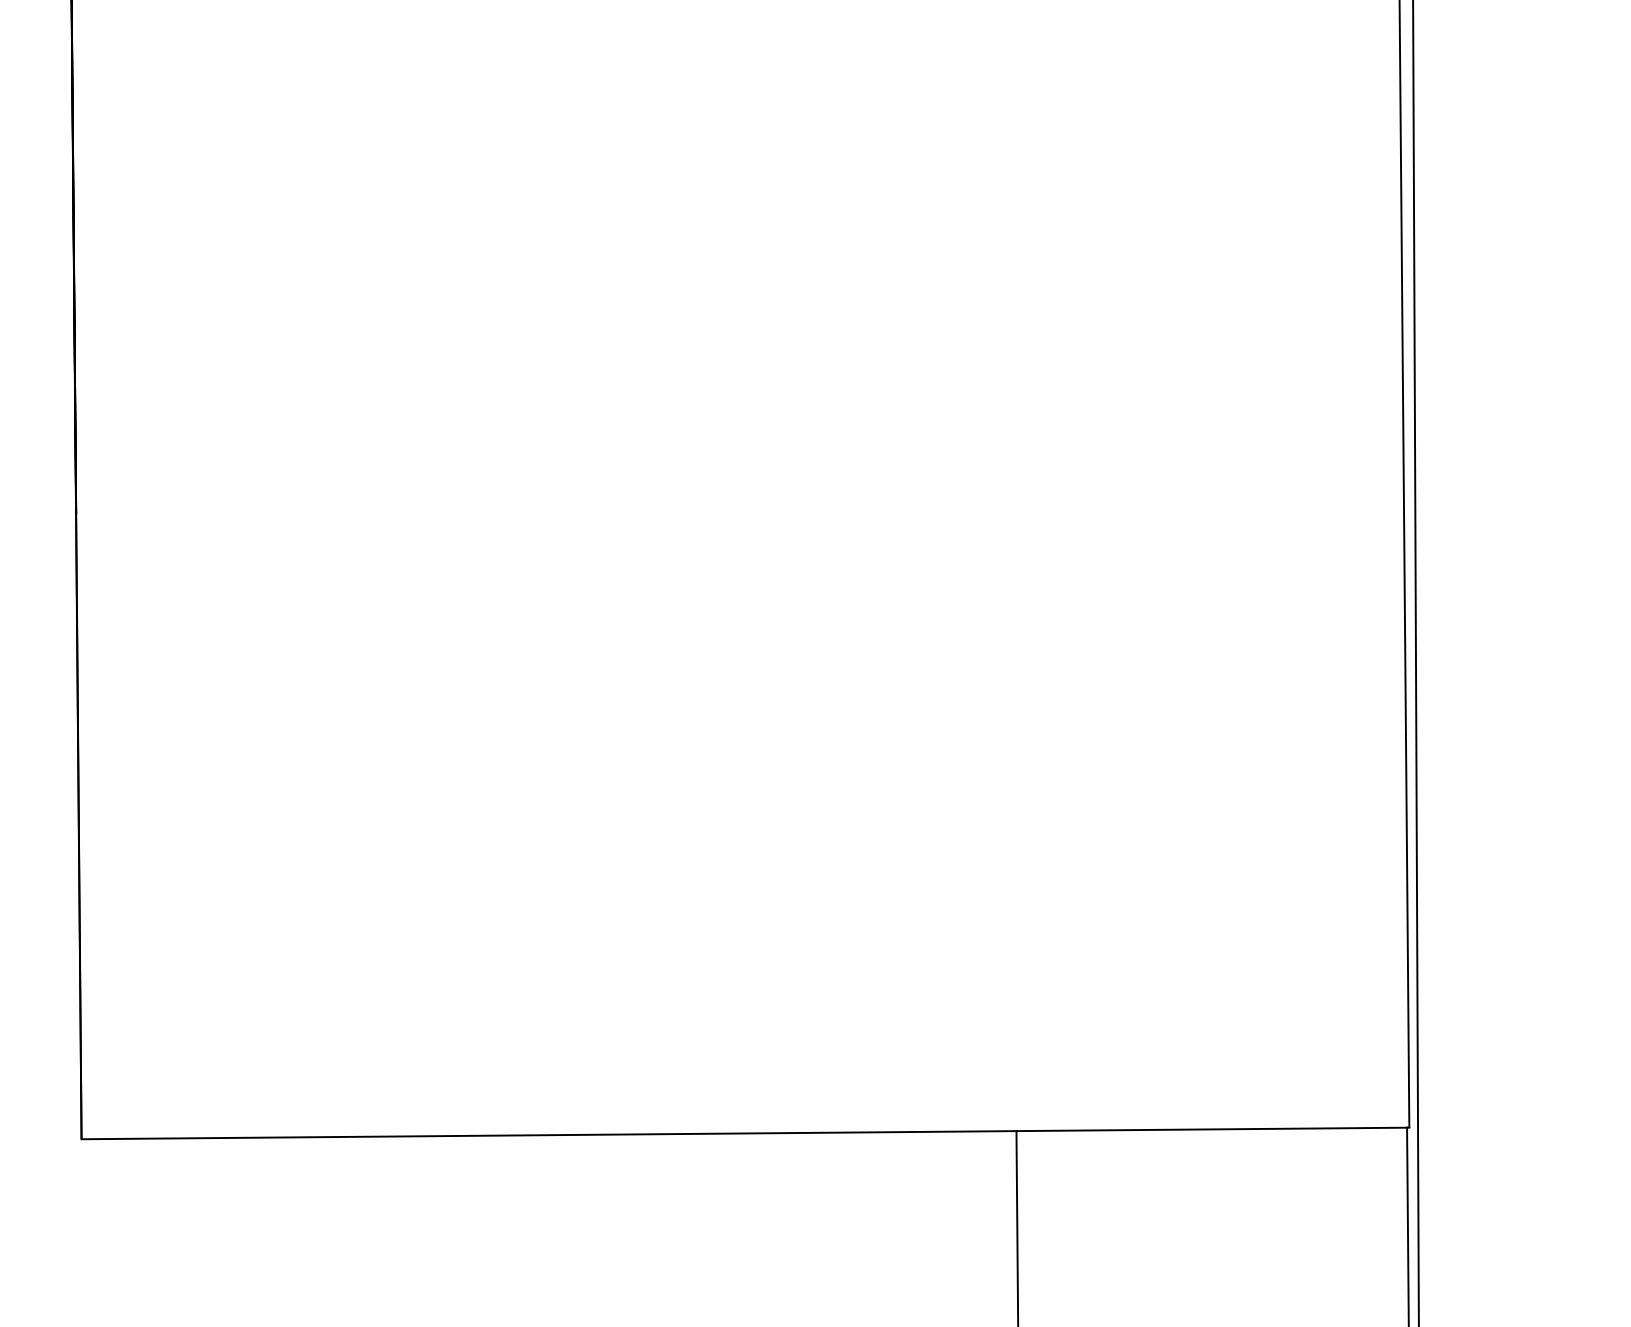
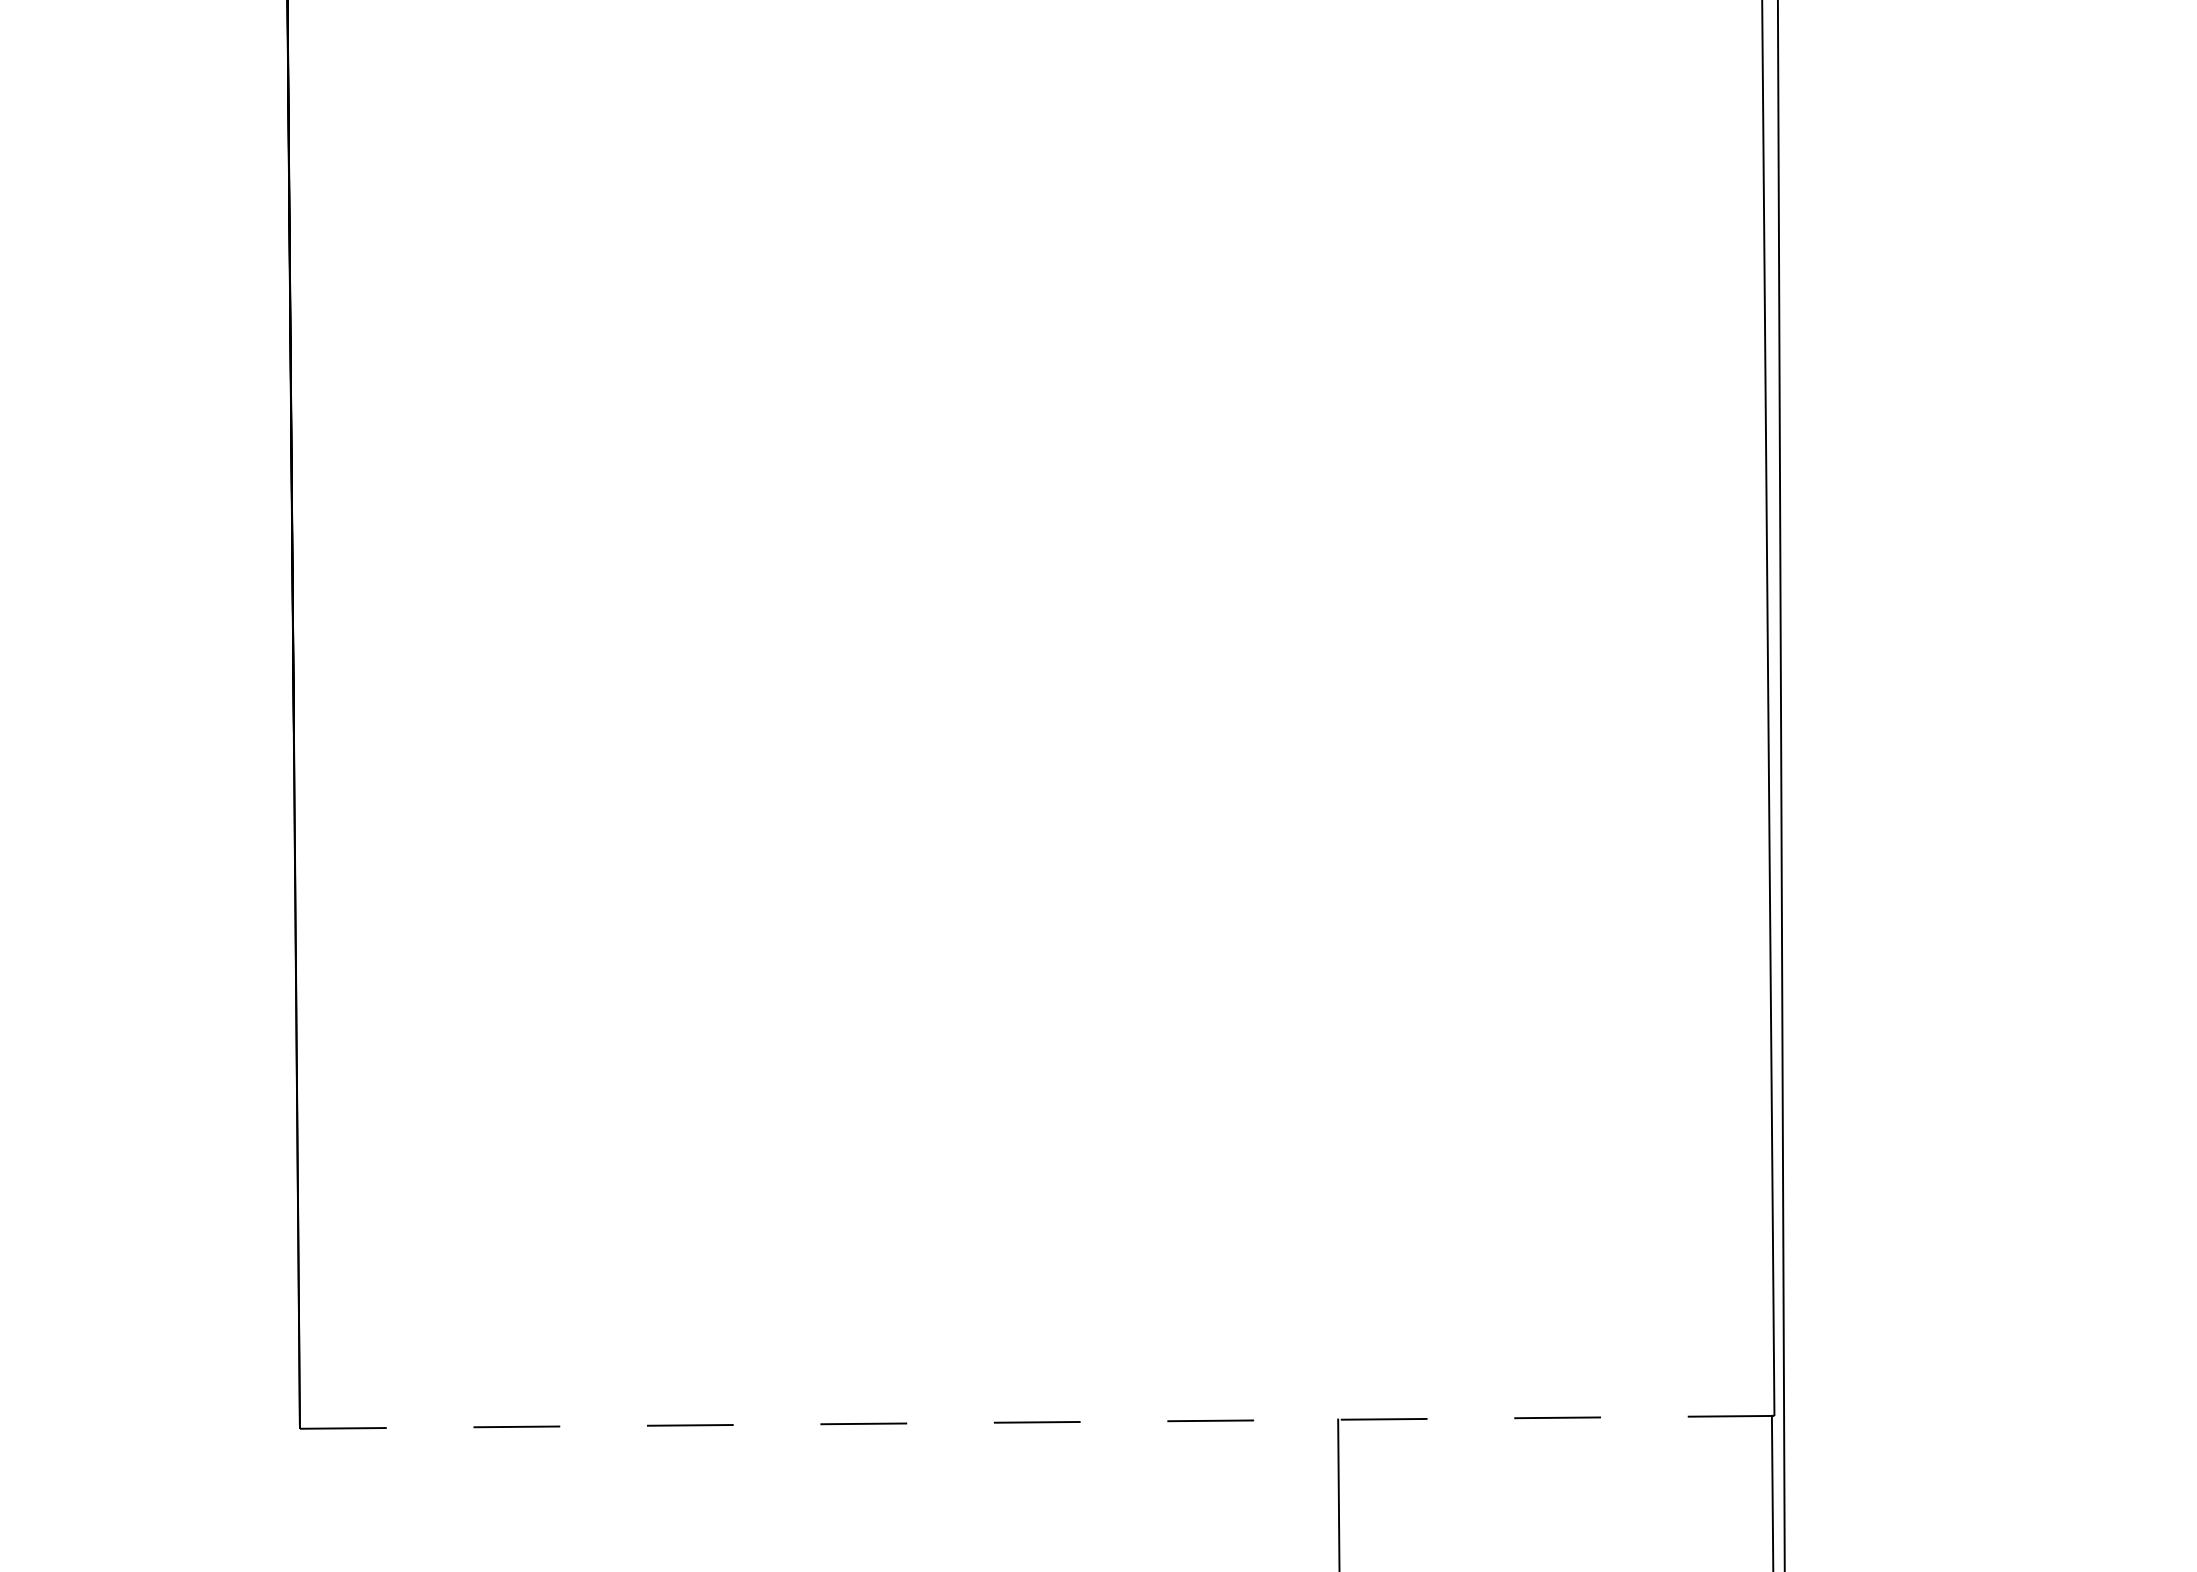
line: (745, 1133) -> (1037, 1422), solid -> dashed

